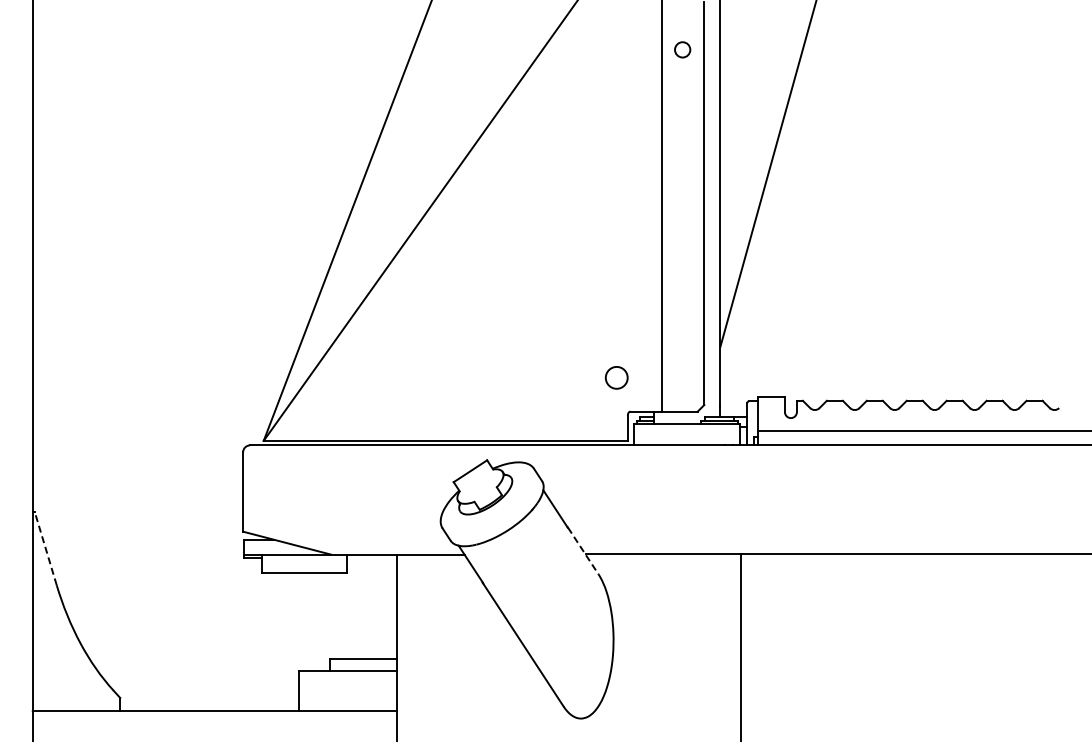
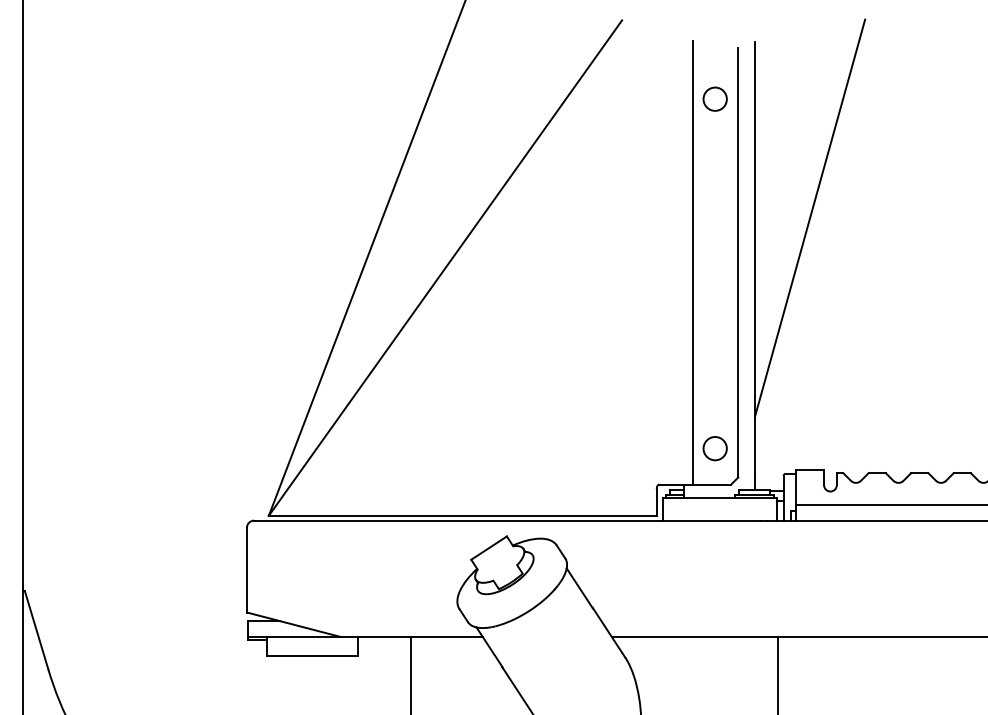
circle: (682, 49) -> (714, 98), size x1.43
circle: (616, 377) -> (714, 448), moved
line: (45, 547) -> (36, 629), dashed -> solid
line: (583, 550) -> (609, 632), dashed -> solid

